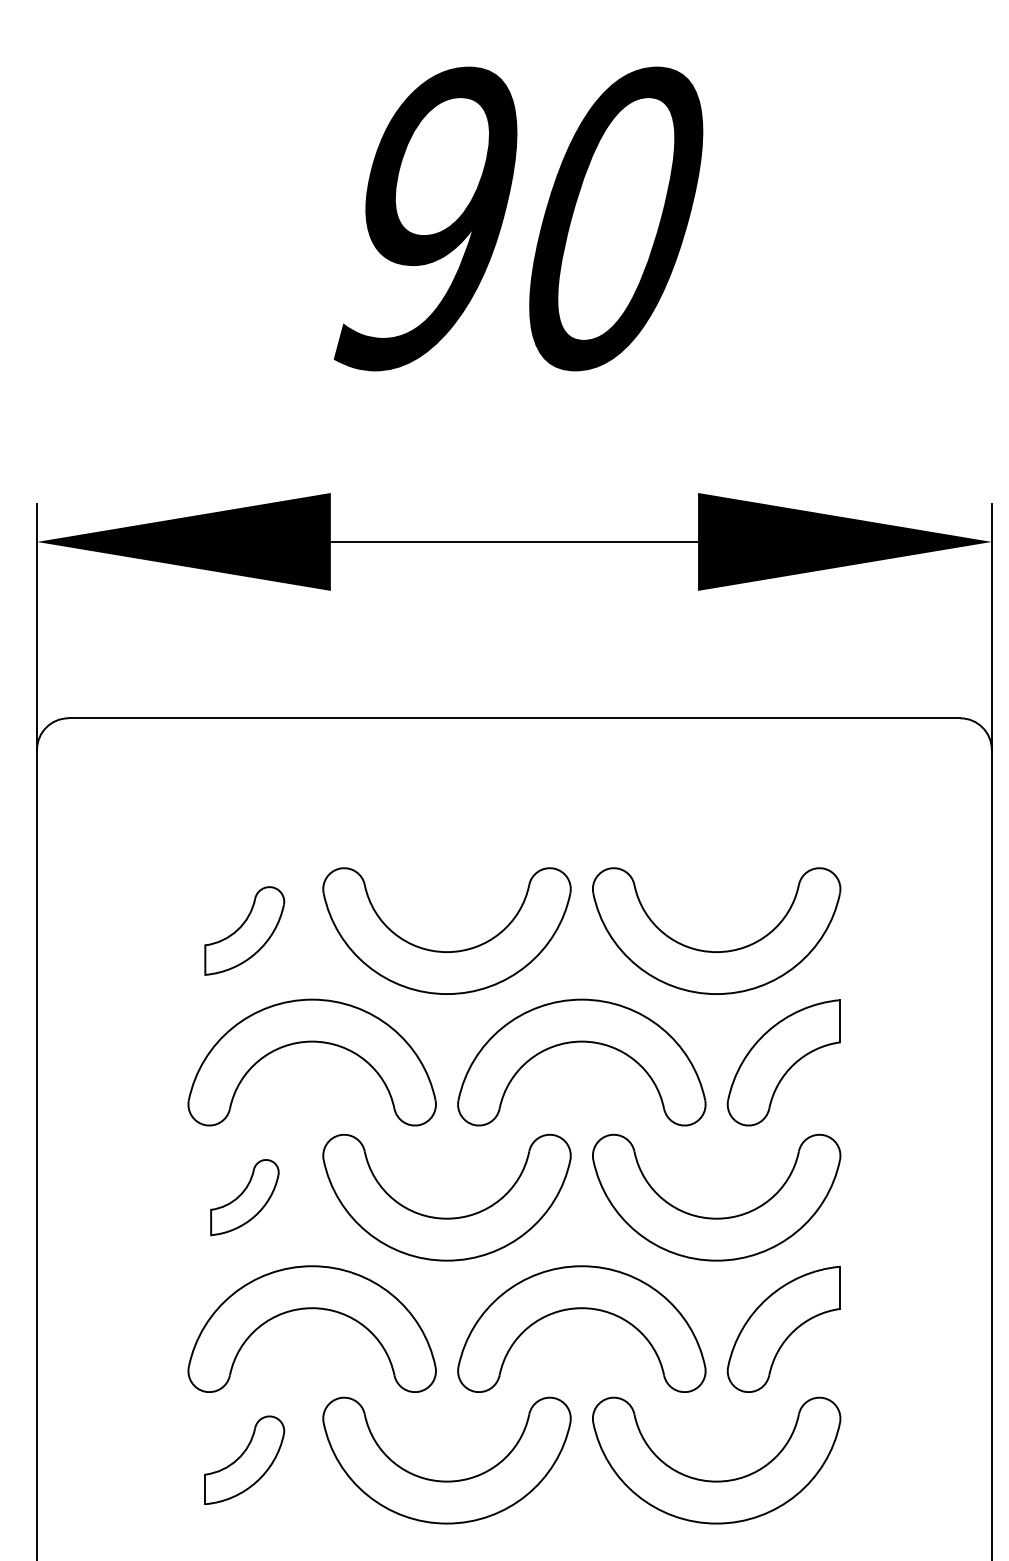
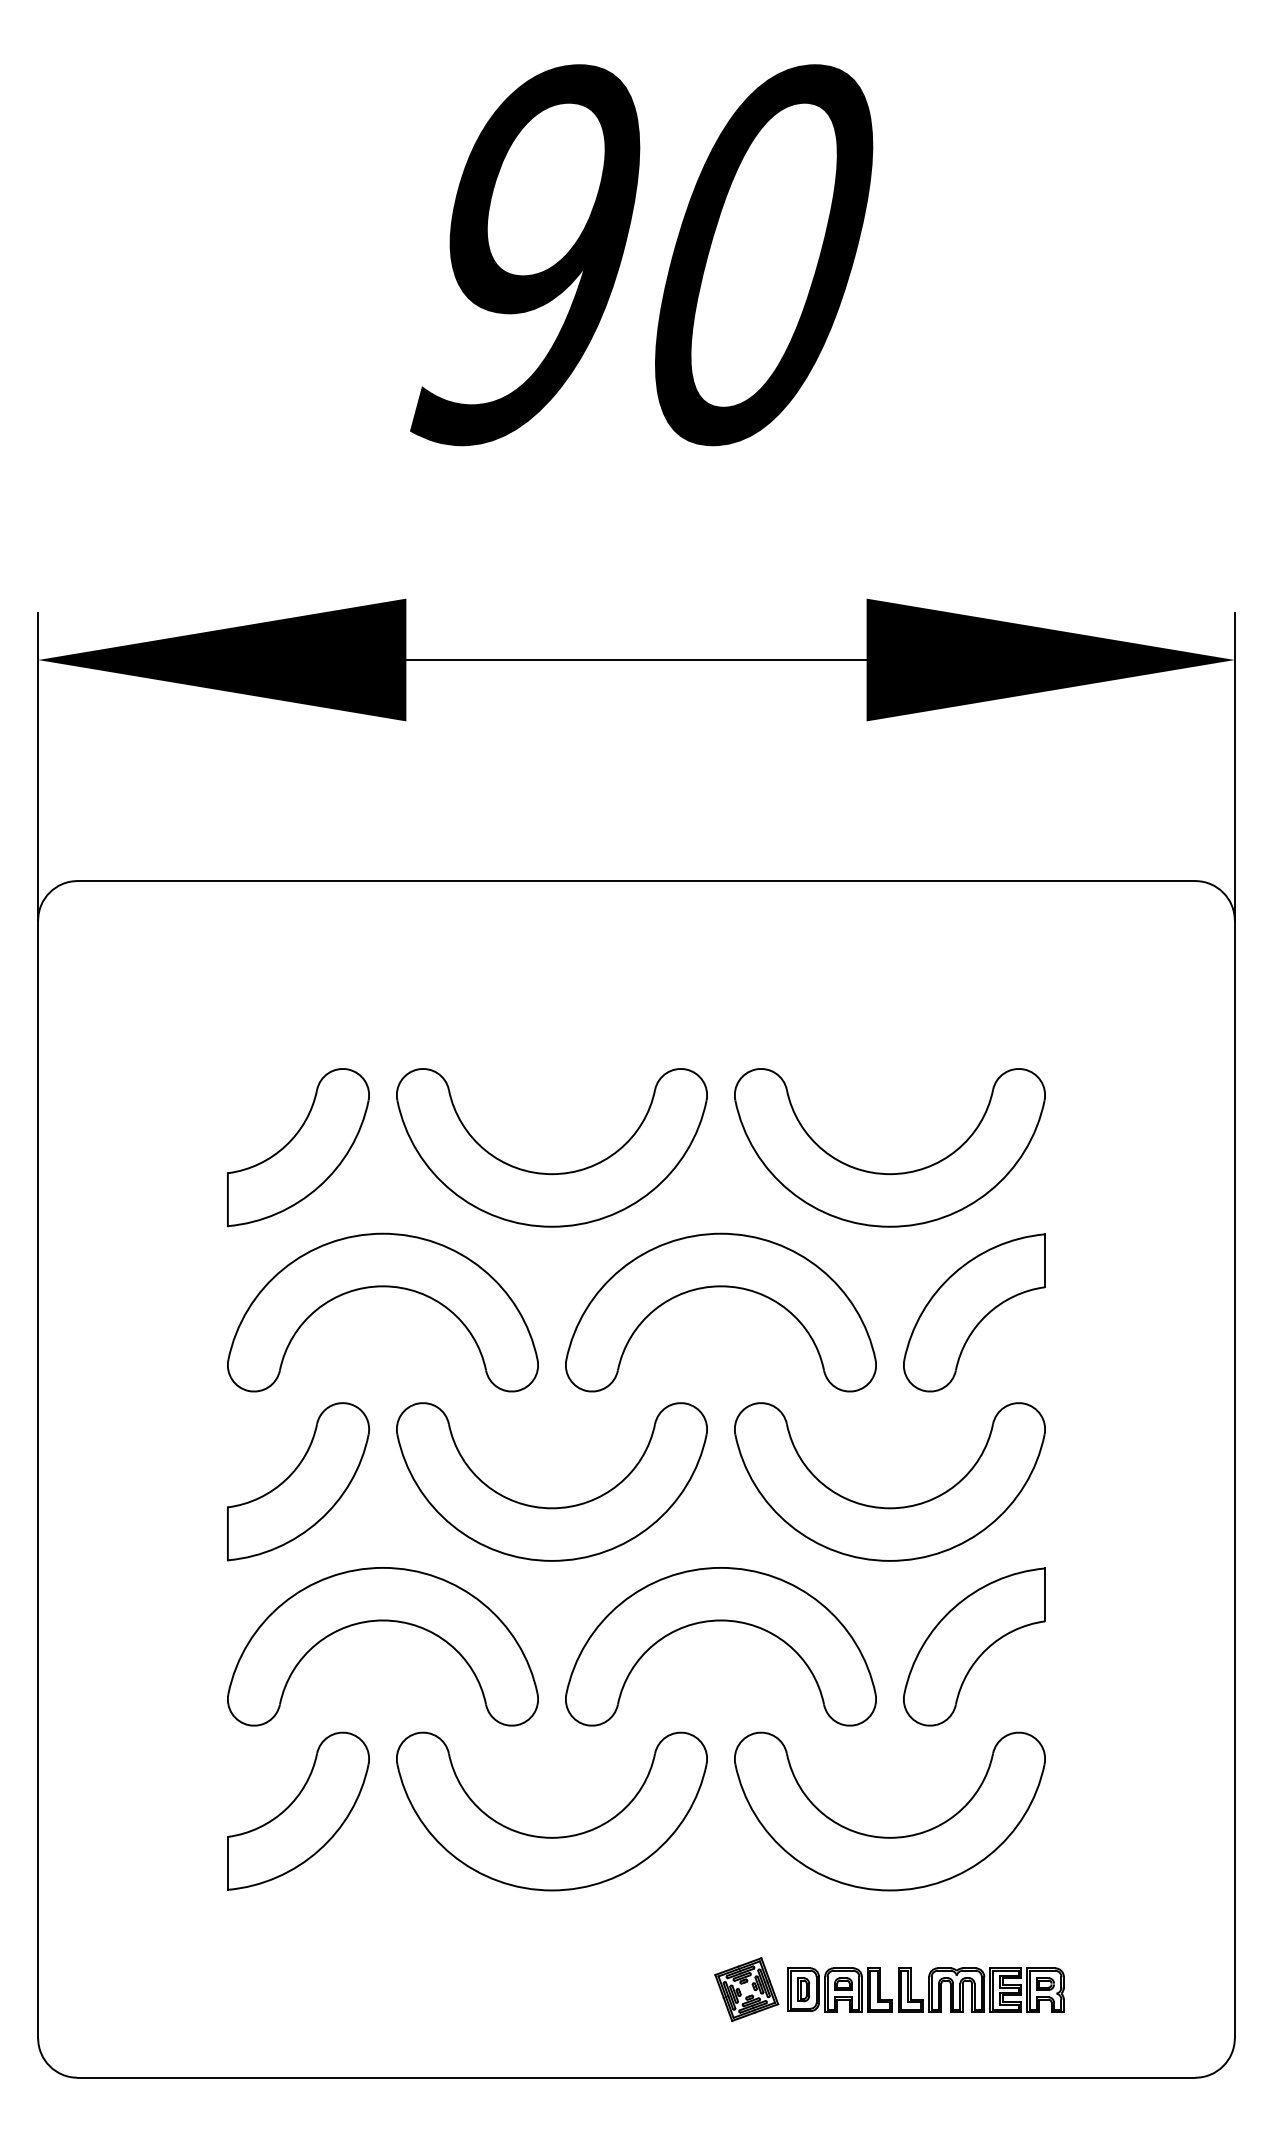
part: (244, 930) -> (298, 1147), size x1.43
part: (244, 1197) -> (298, 1481), size x1.67
part: (244, 1459) -> (298, 1810), size x1.43

